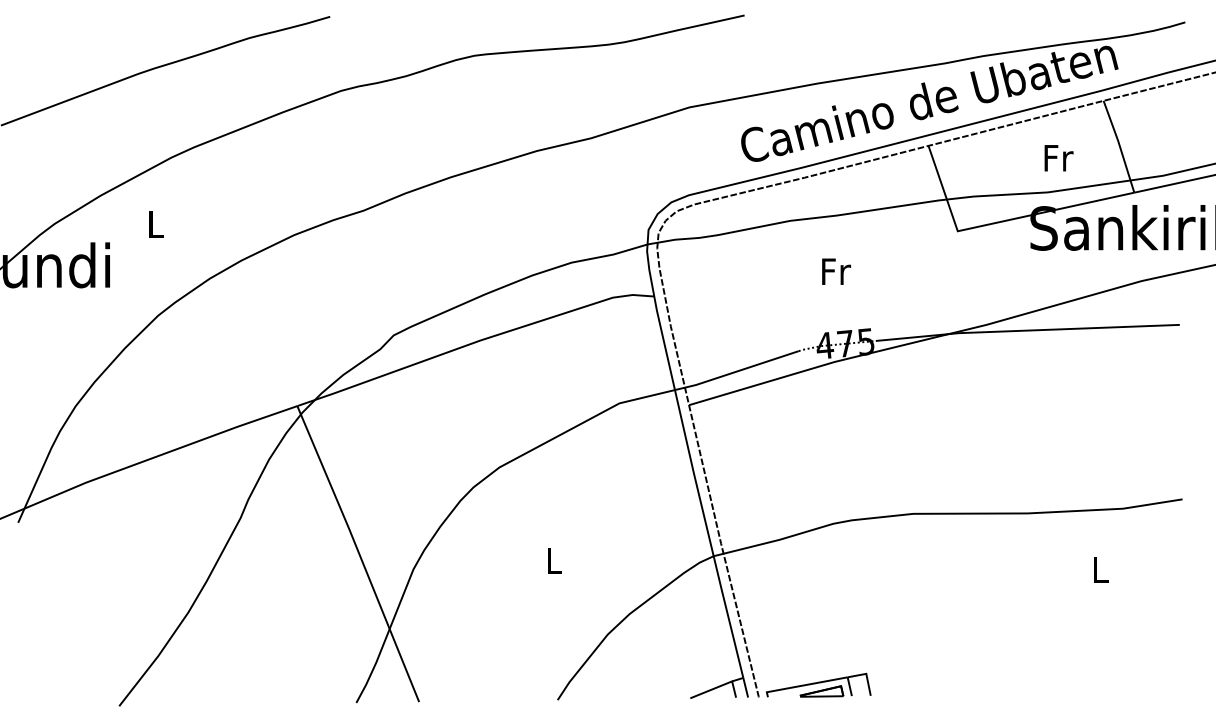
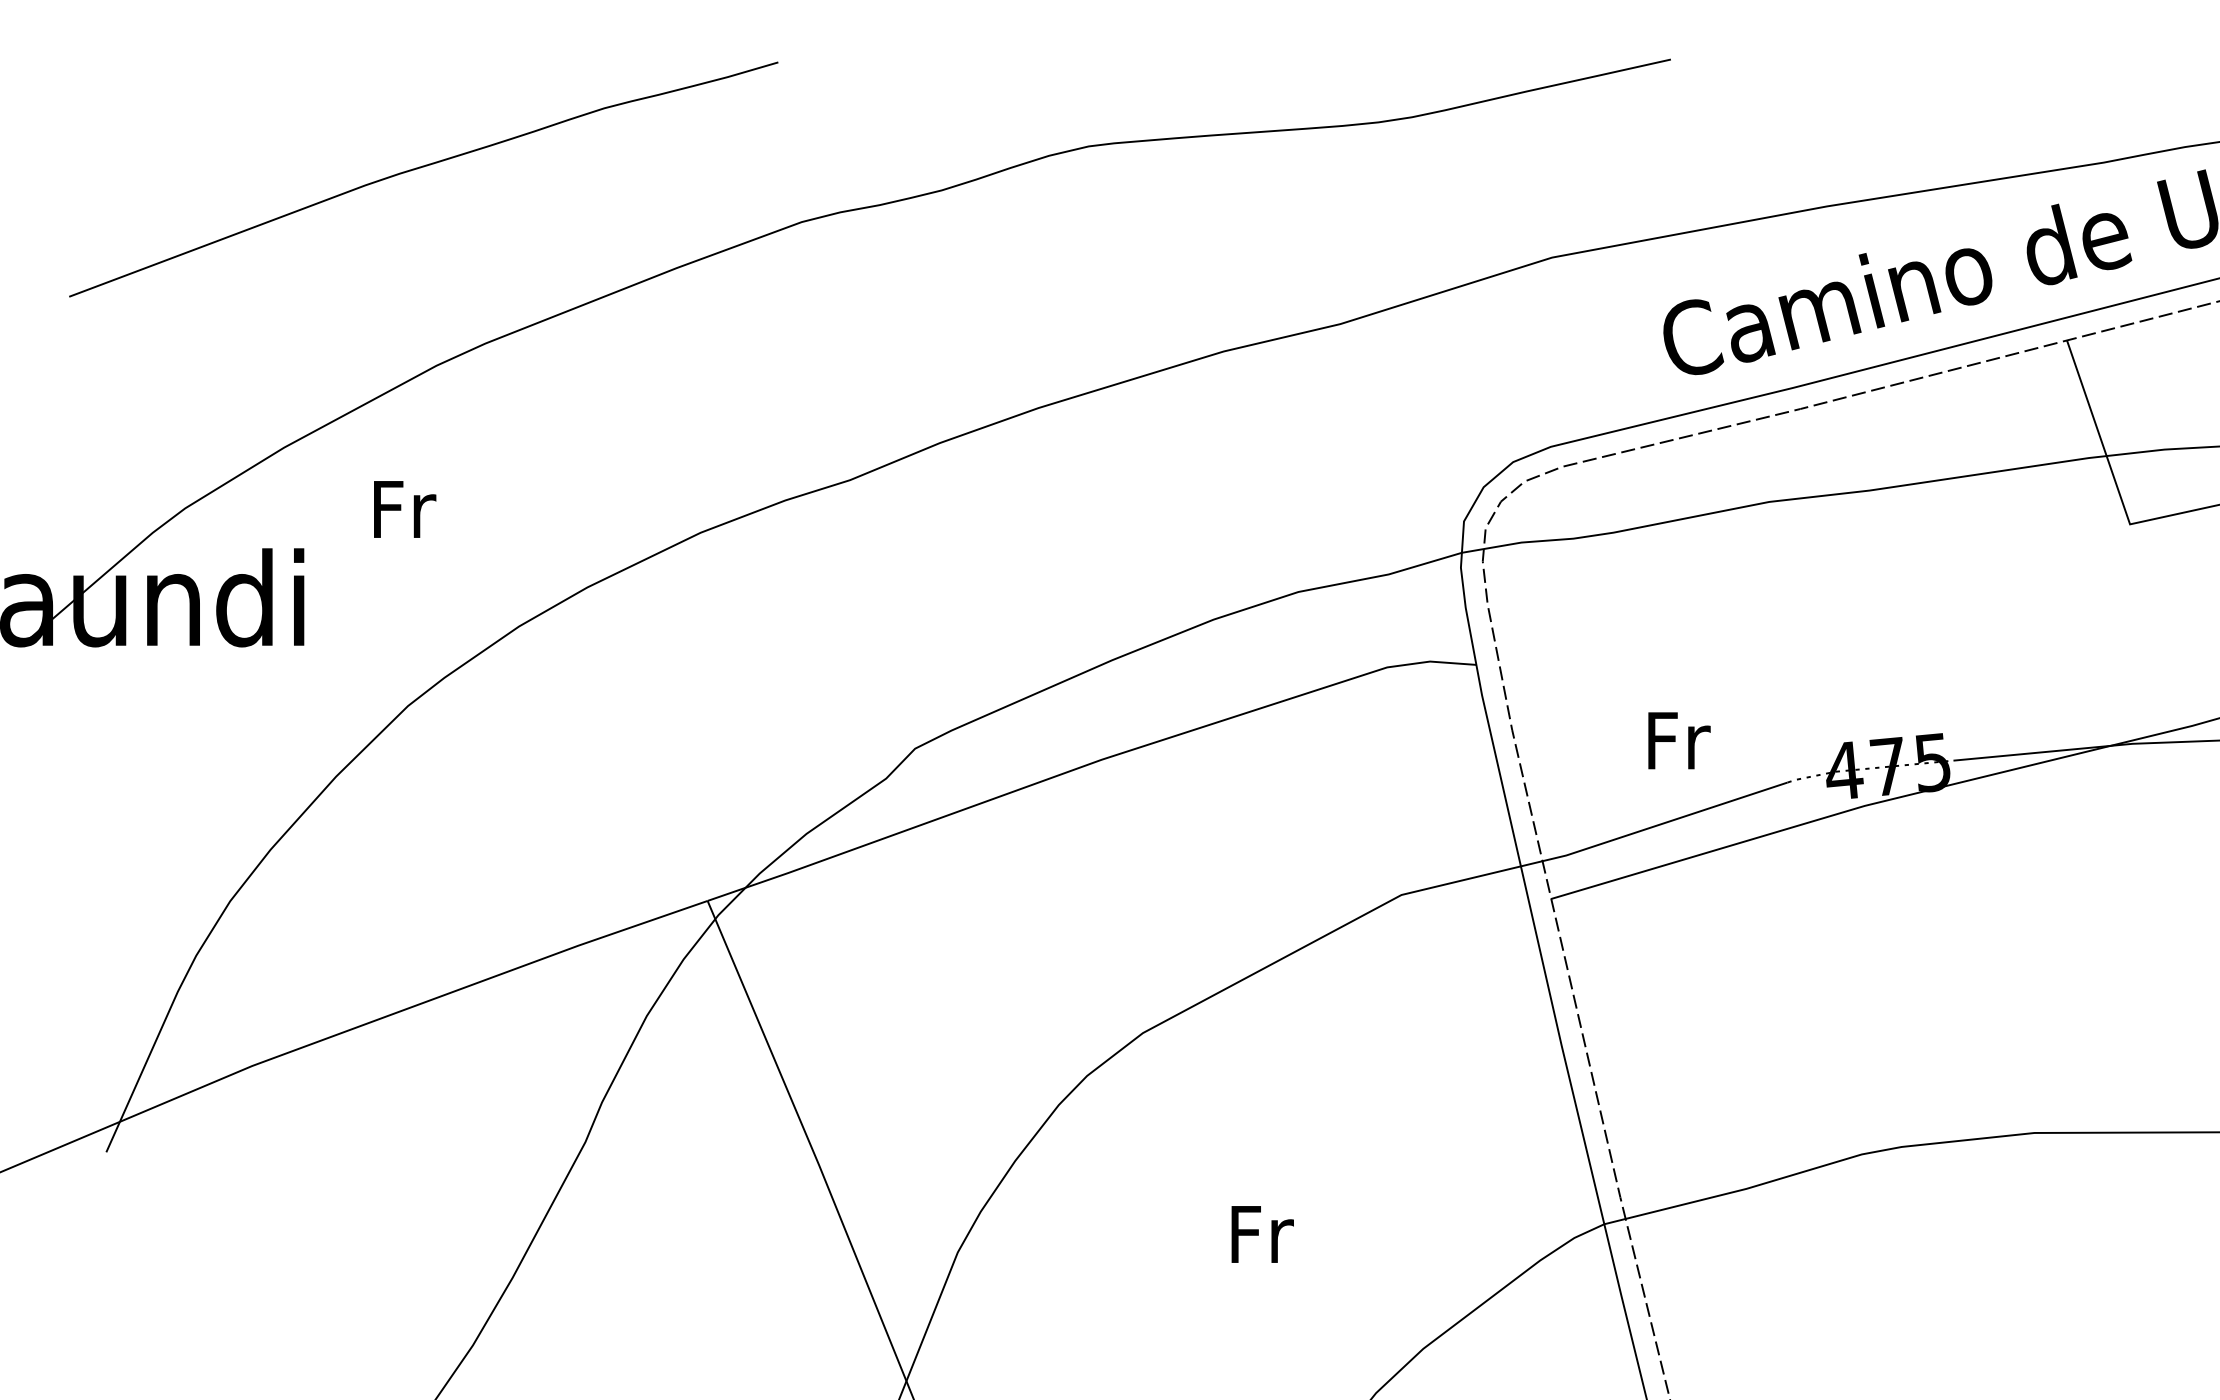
text: (156, 224) -> (404, 509), L -> Fr
text: (836, 271) -> (1679, 740), moved
text: (554, 560) -> (1261, 1233), L -> Fr

